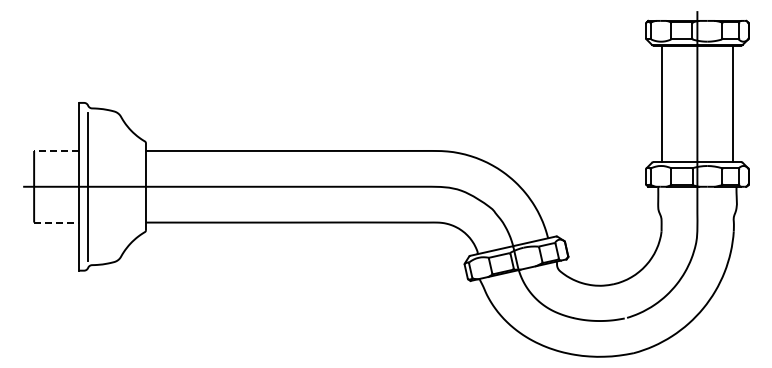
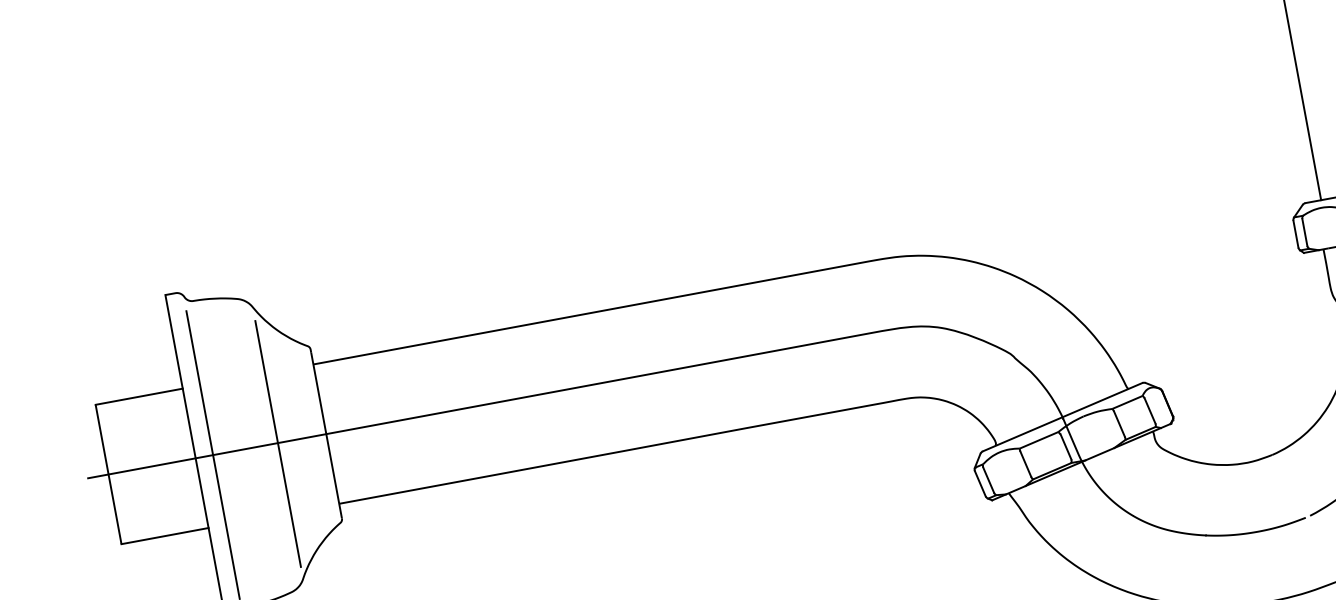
line: (56, 150) -> (139, 395), dashed -> solid
line: (121, 187) -> (278, 444), added
line: (57, 222) -> (166, 535), dashed -> solid

